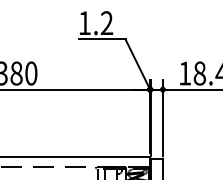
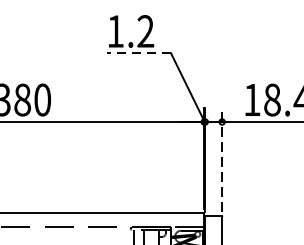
line: (101, 39) -> (138, 53), solid -> dashed
line: (162, 117) -> (221, 159), solid -> dashed

